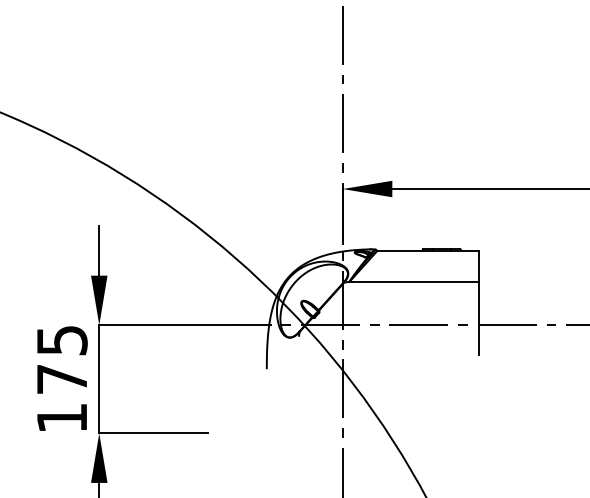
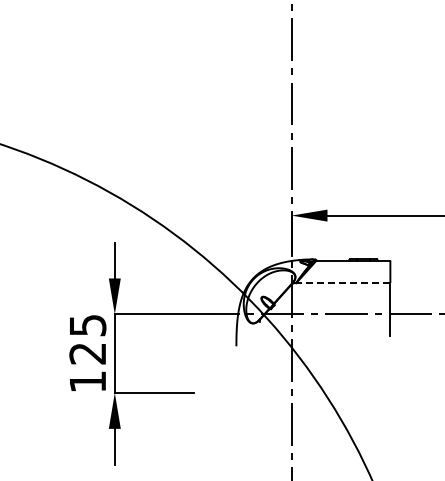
line: (413, 282) -> (342, 283), solid -> dashed
text: (61, 379) -> (87, 353), 175 -> 125

